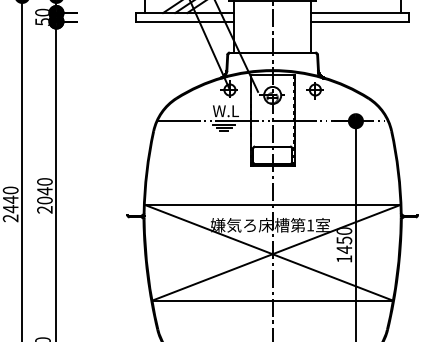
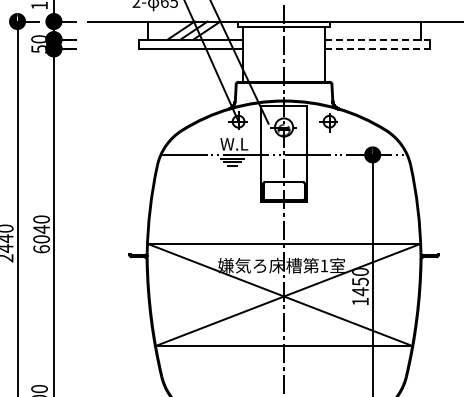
line: (360, 12) -> (377, 39), solid -> dashed
line: (360, 21) -> (377, 48), solid -> dashed
text: (44, 210) -> (41, 249), 2040 -> 6040

